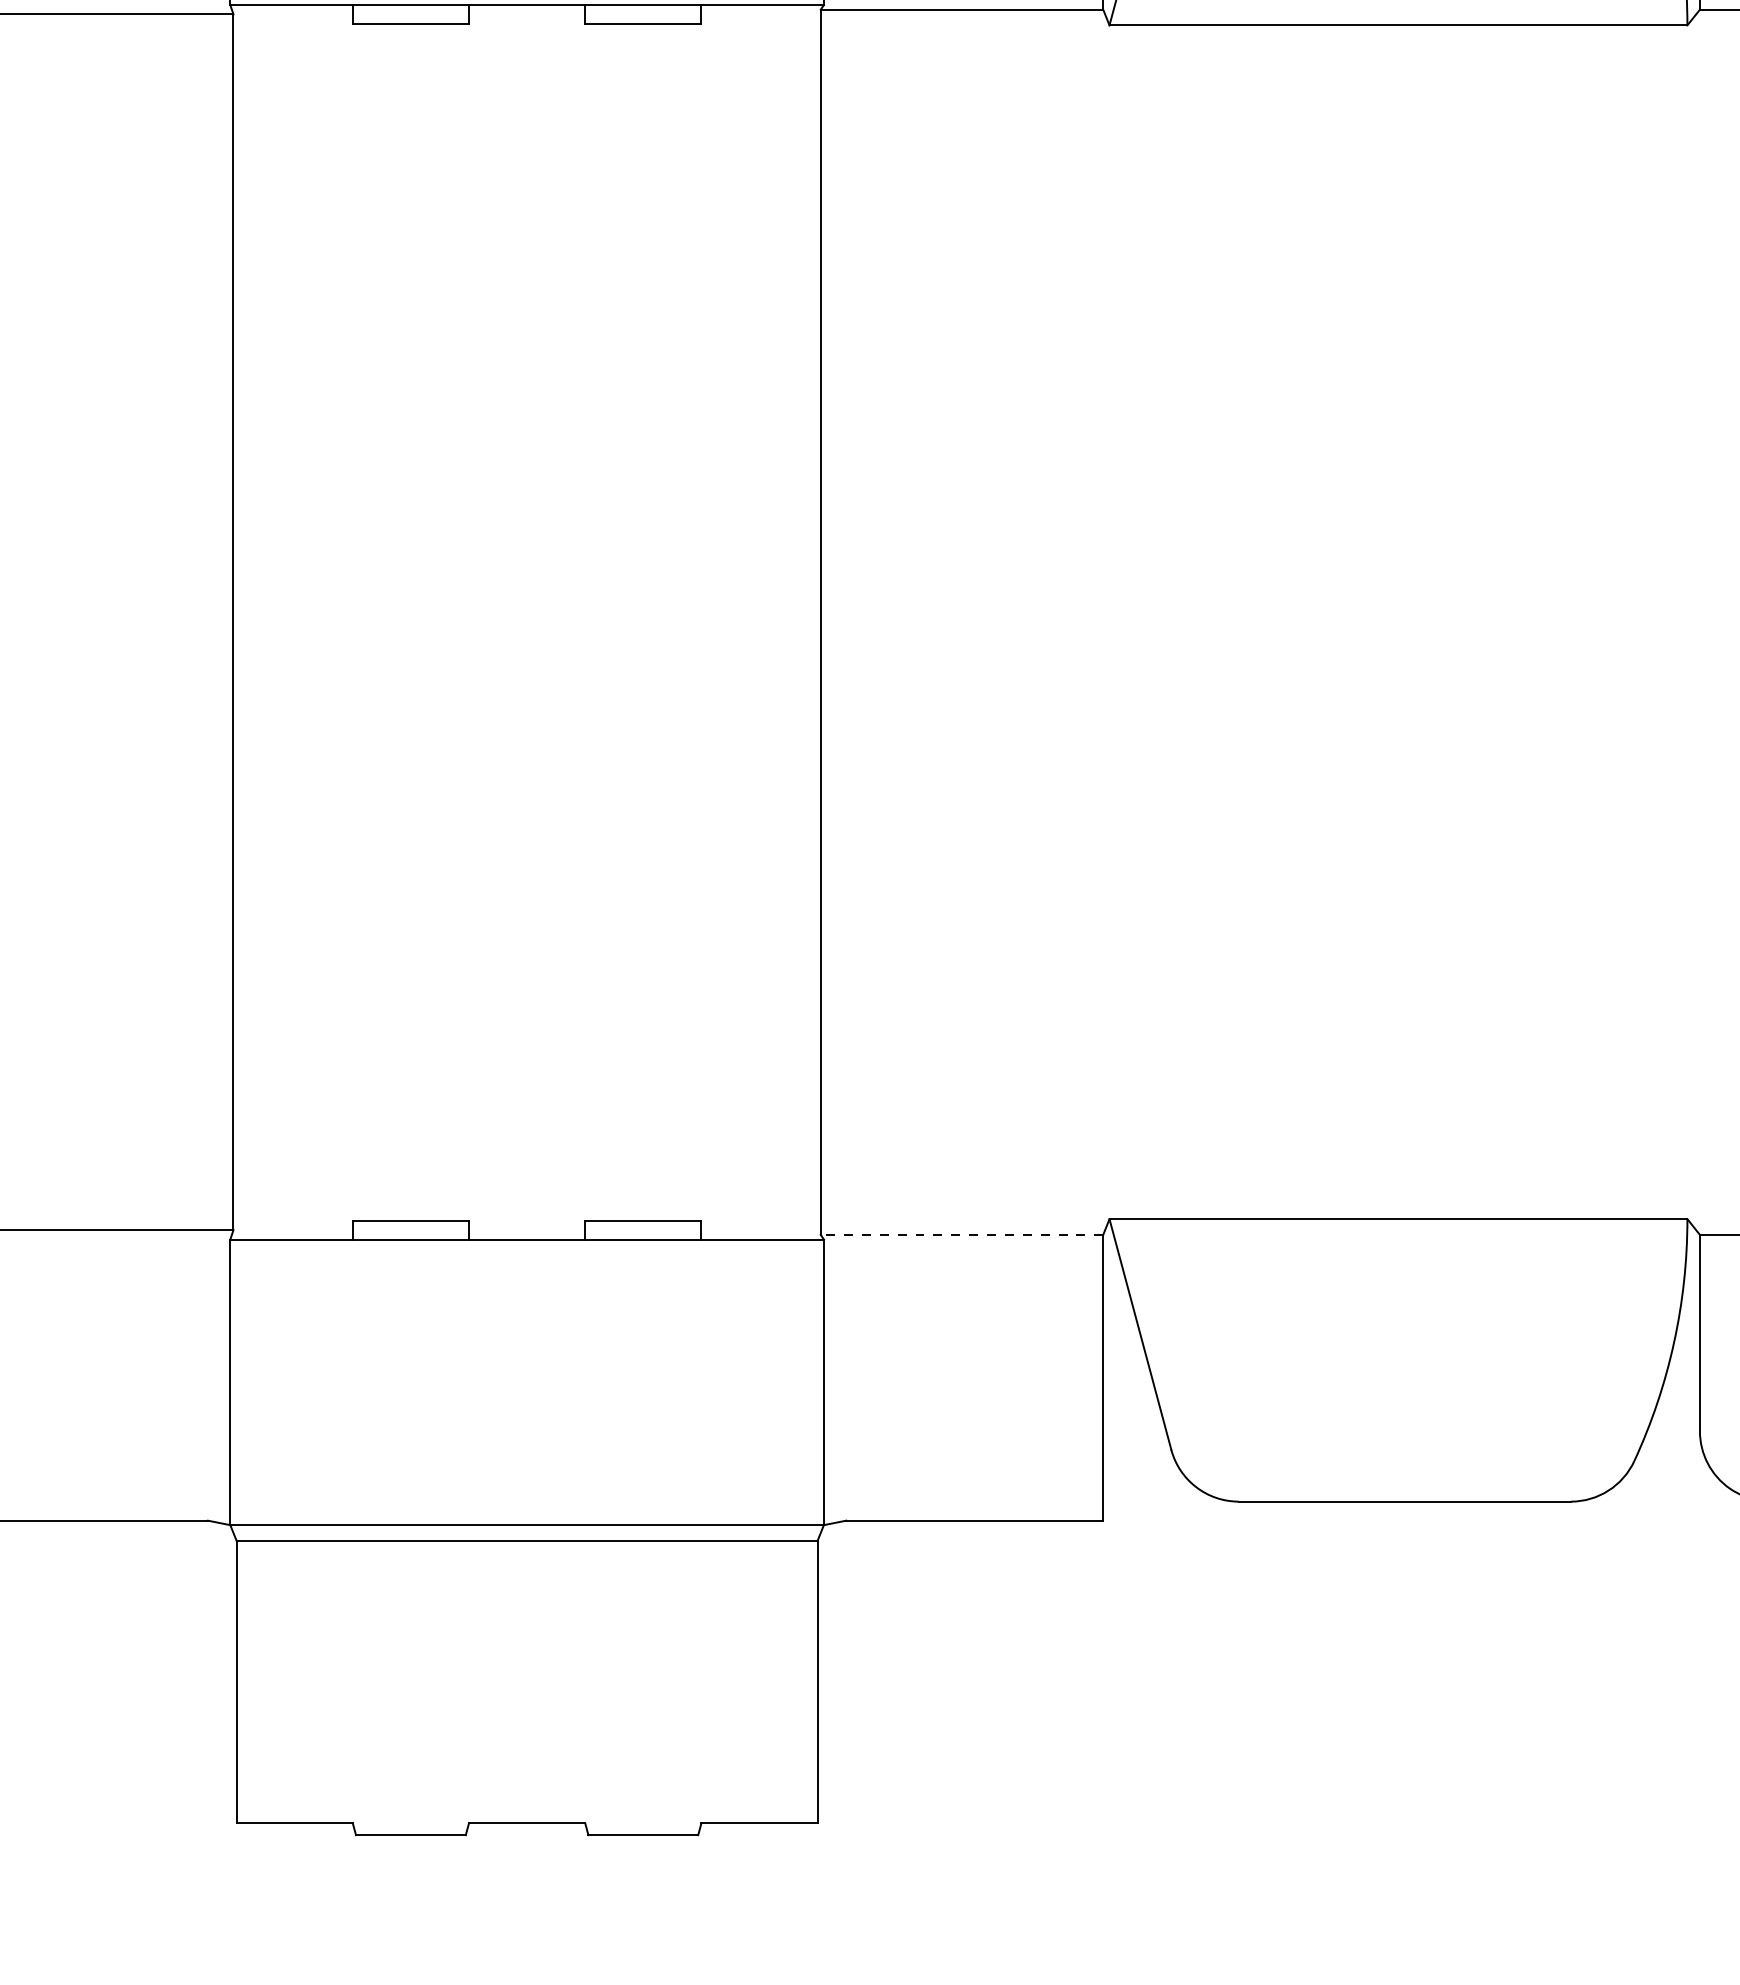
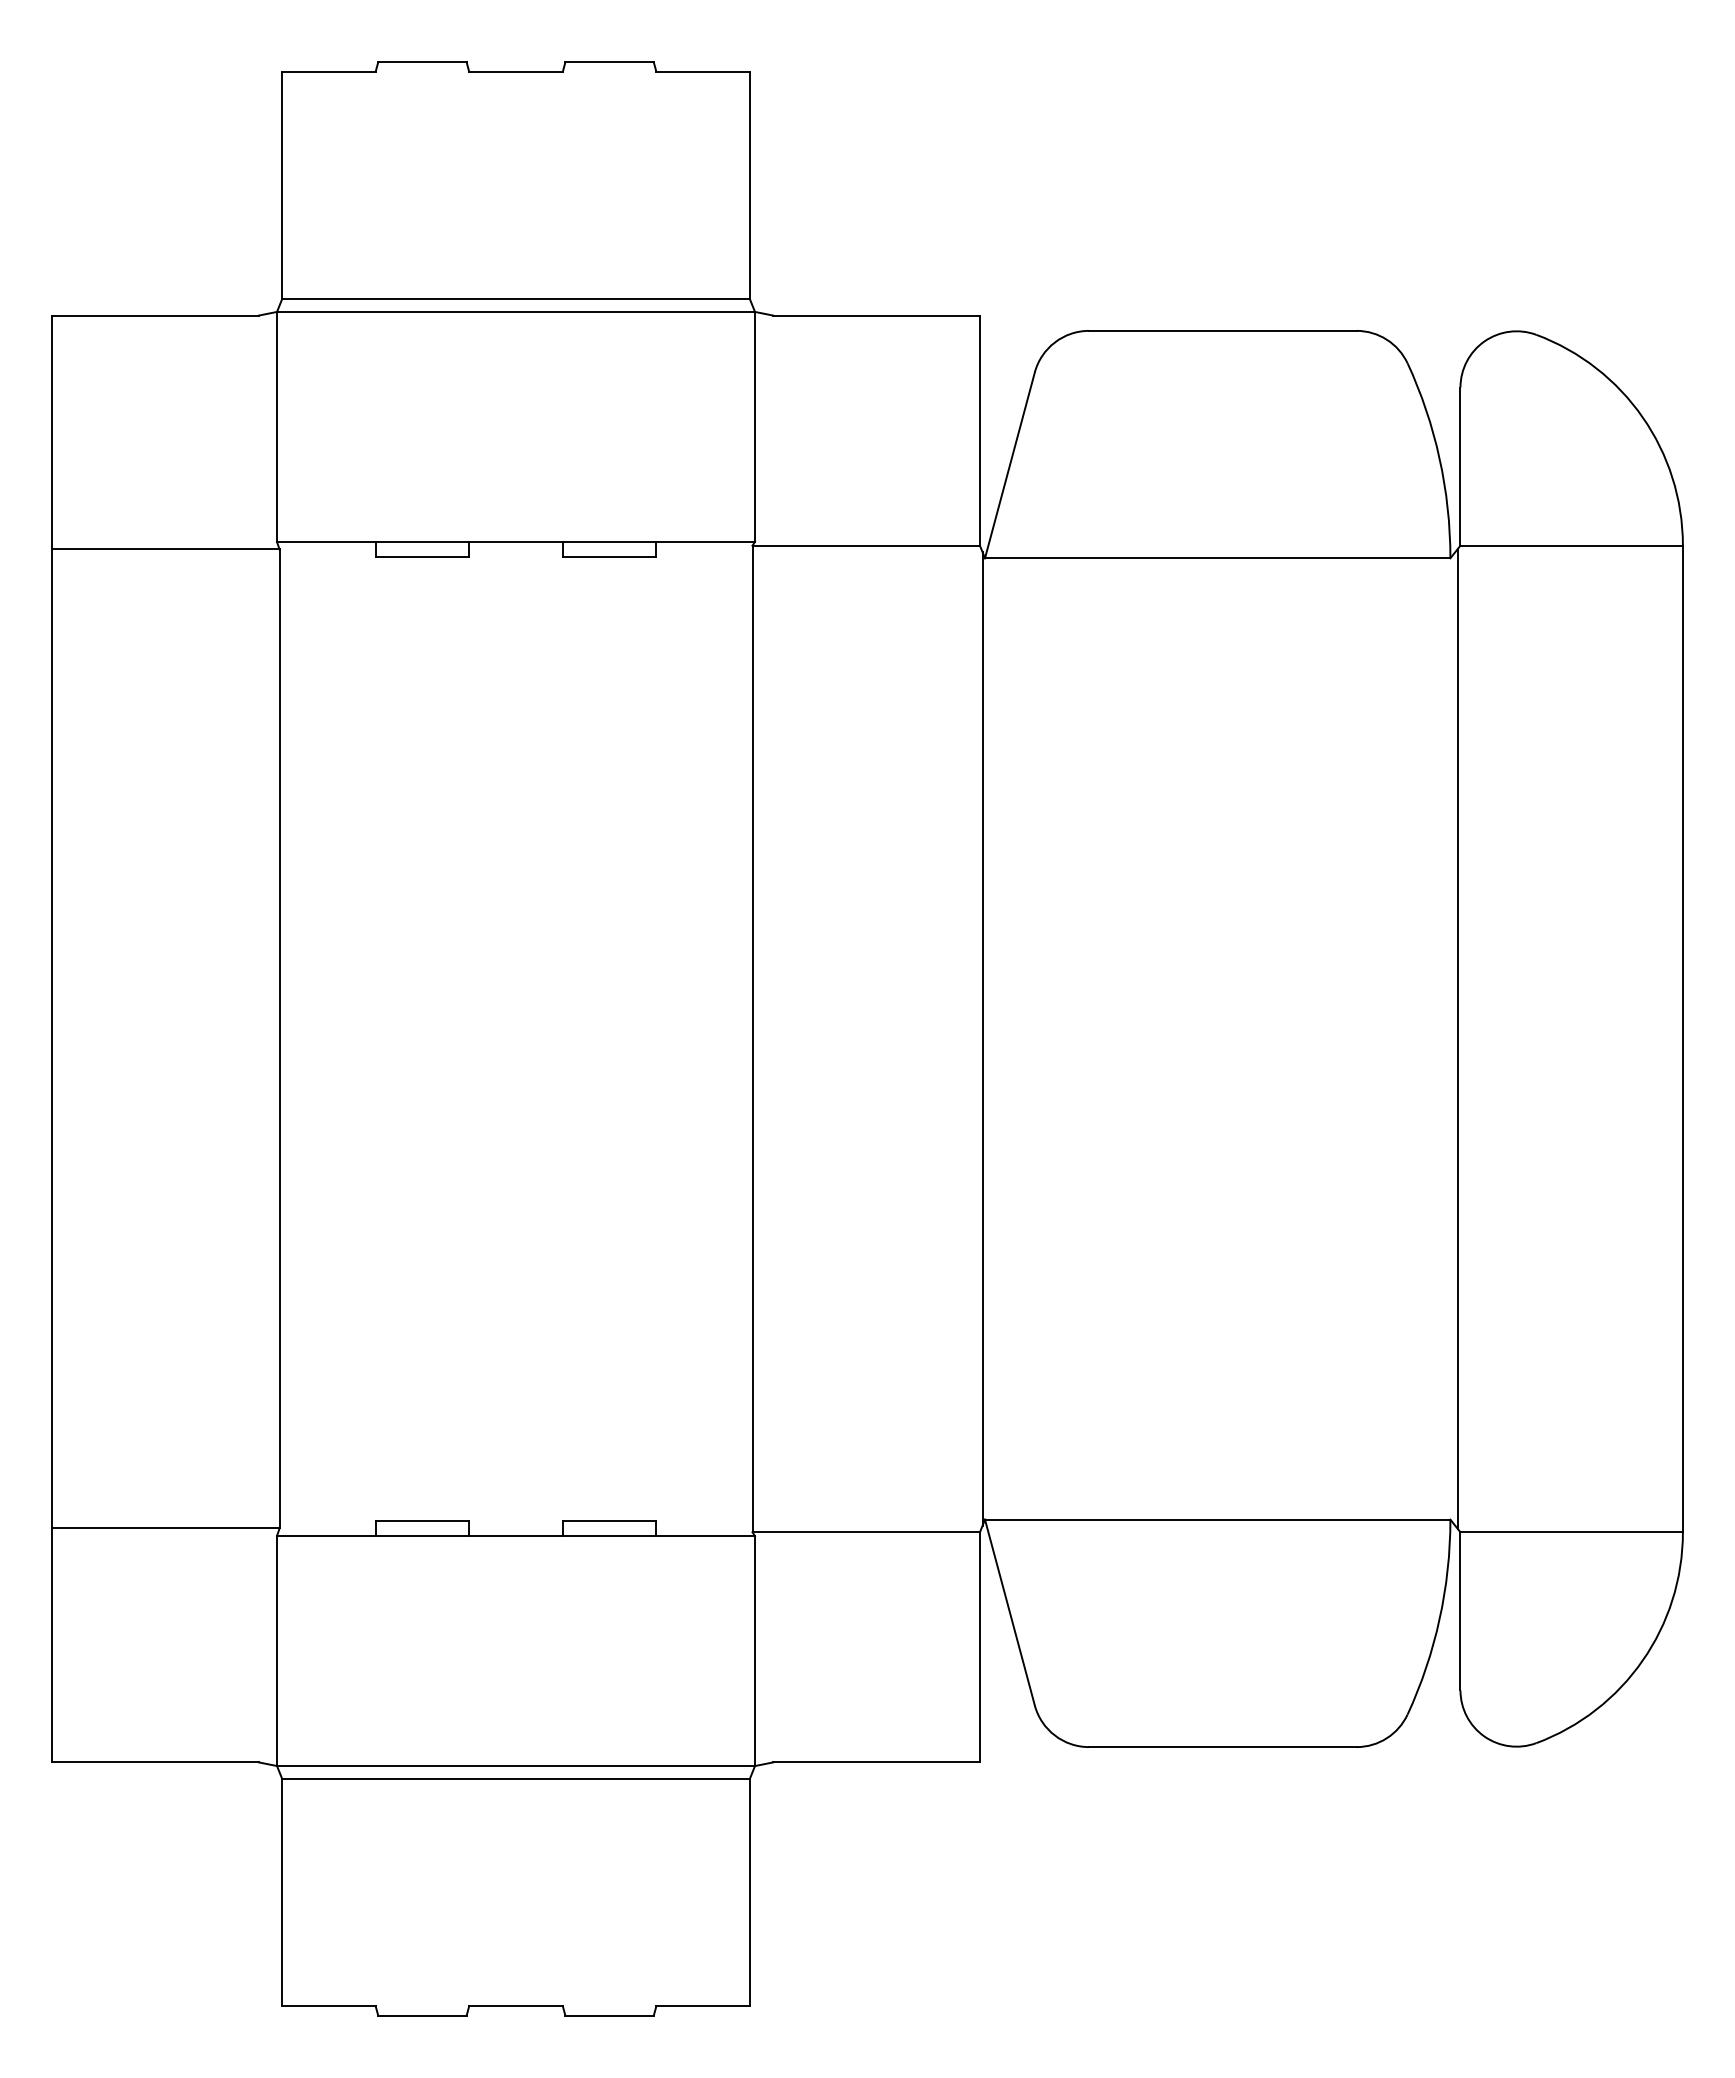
line: (1106, 621) -> (982, 1038), added
line: (1696, 621) -> (1457, 1038), added
line: (962, 1235) -> (866, 1532), dashed -> solid

